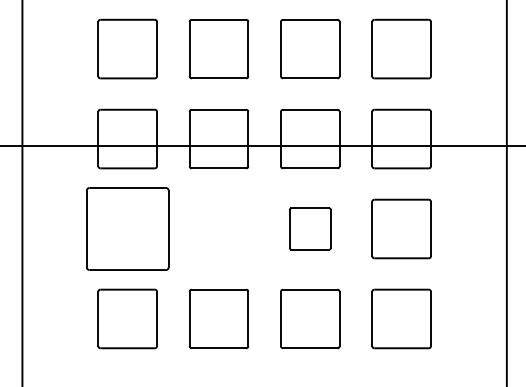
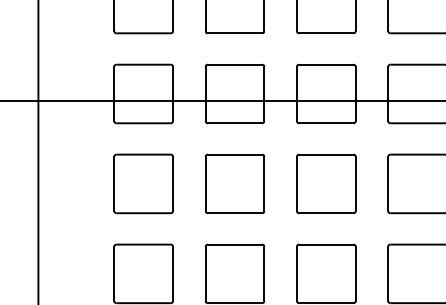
part: (127, 228) -> (143, 183), size x0.71
part: (218, 228) -> (234, 183), added
part: (310, 228) -> (326, 183), size x1.43

